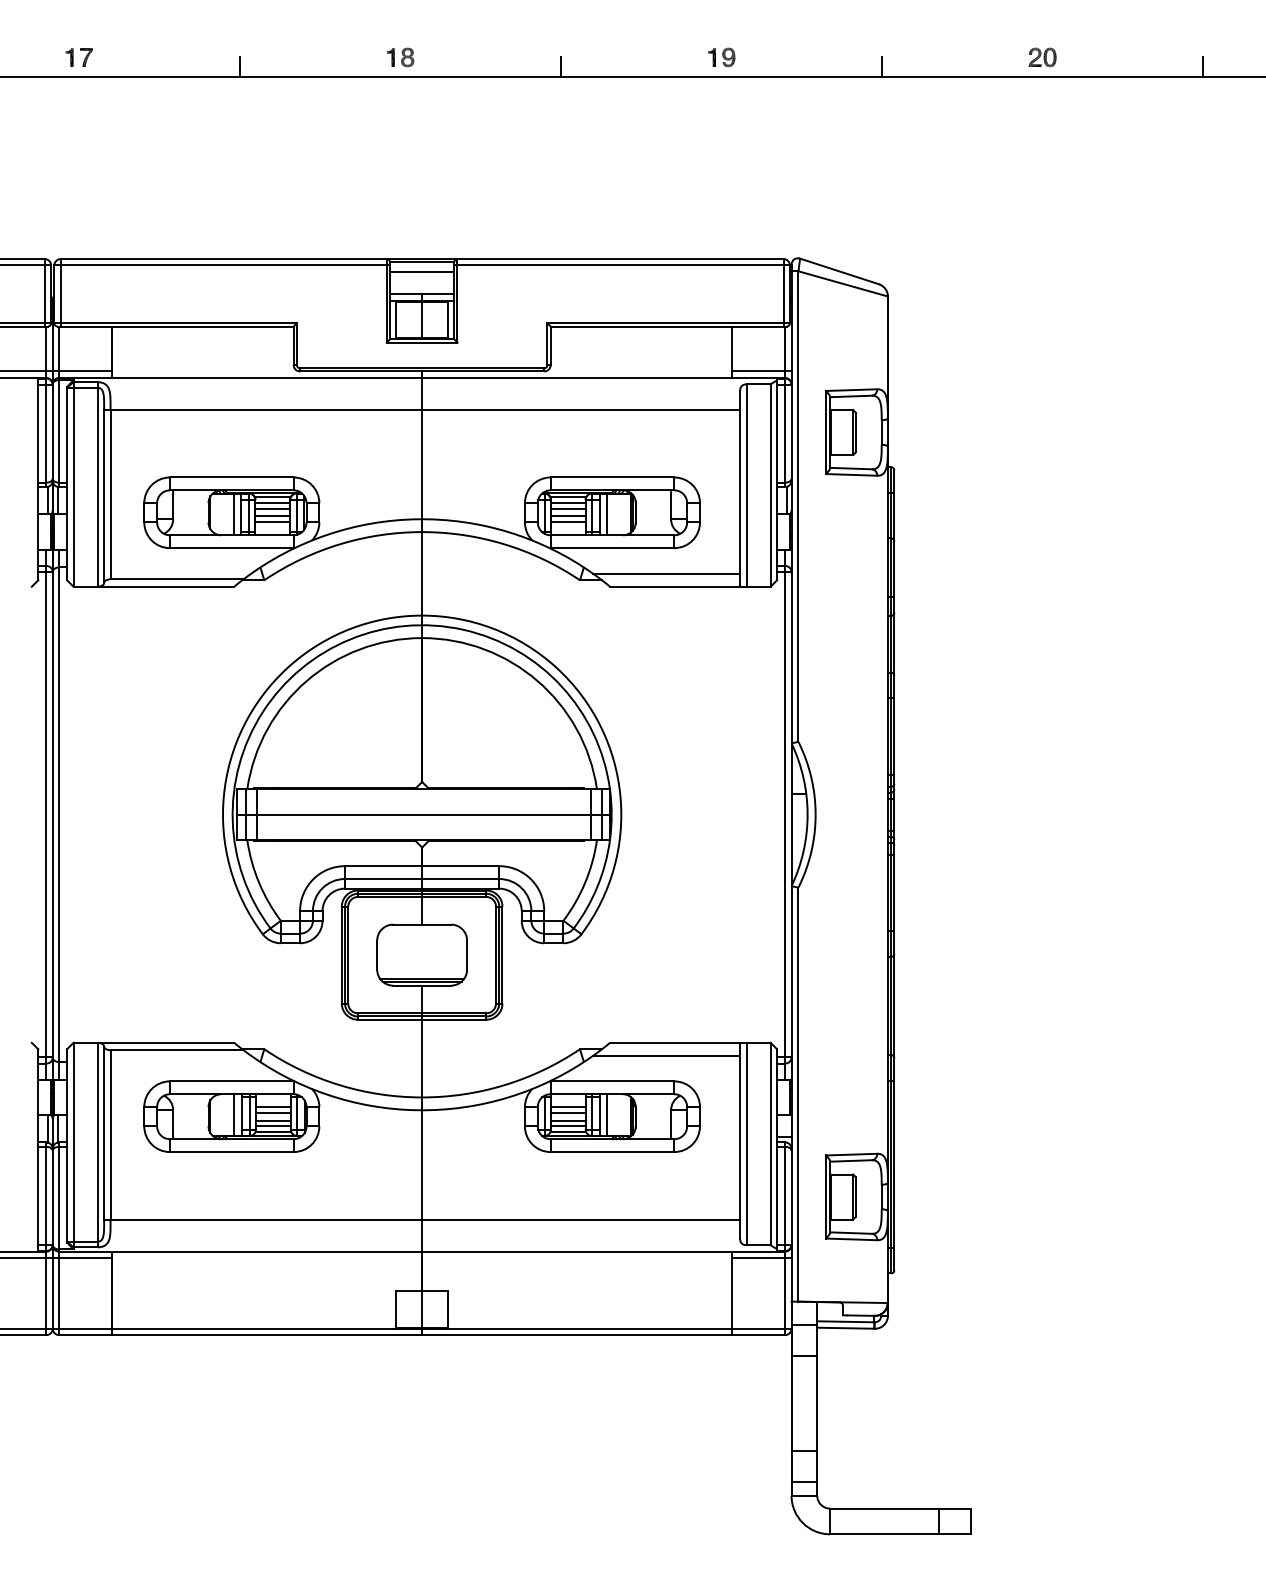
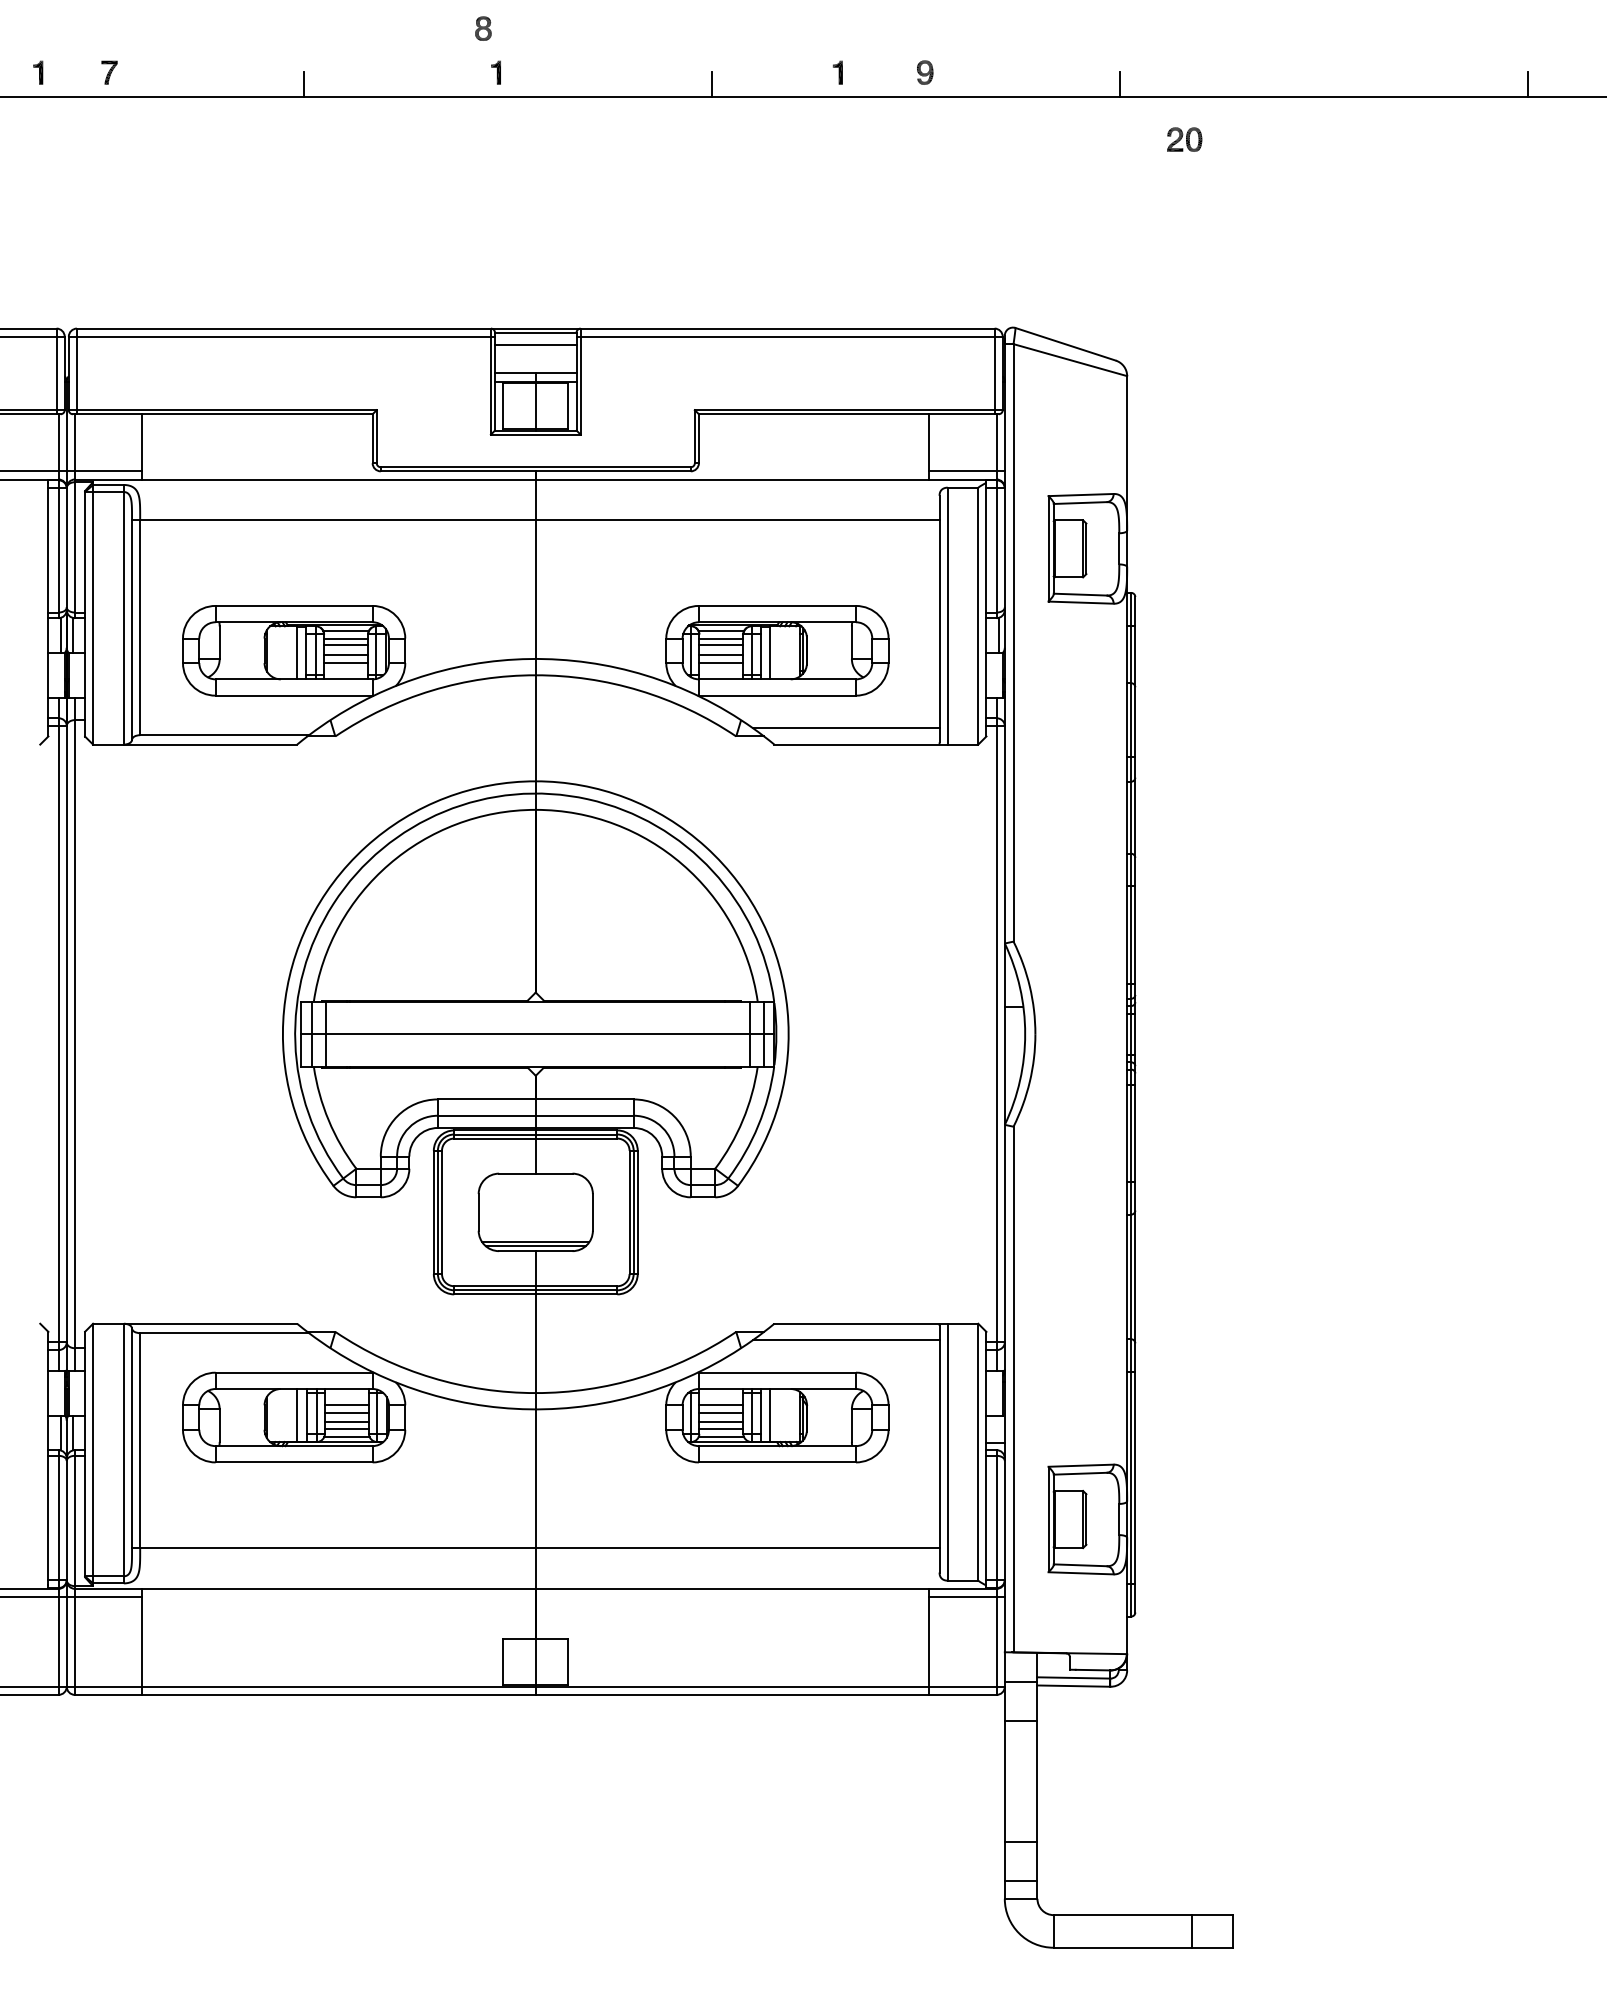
part: (69, 57) -> (38, 72), moved
part: (407, 57) -> (483, 28), moved
part: (711, 57) -> (837, 72), moved
part: (1042, 57) -> (1184, 139), moved

